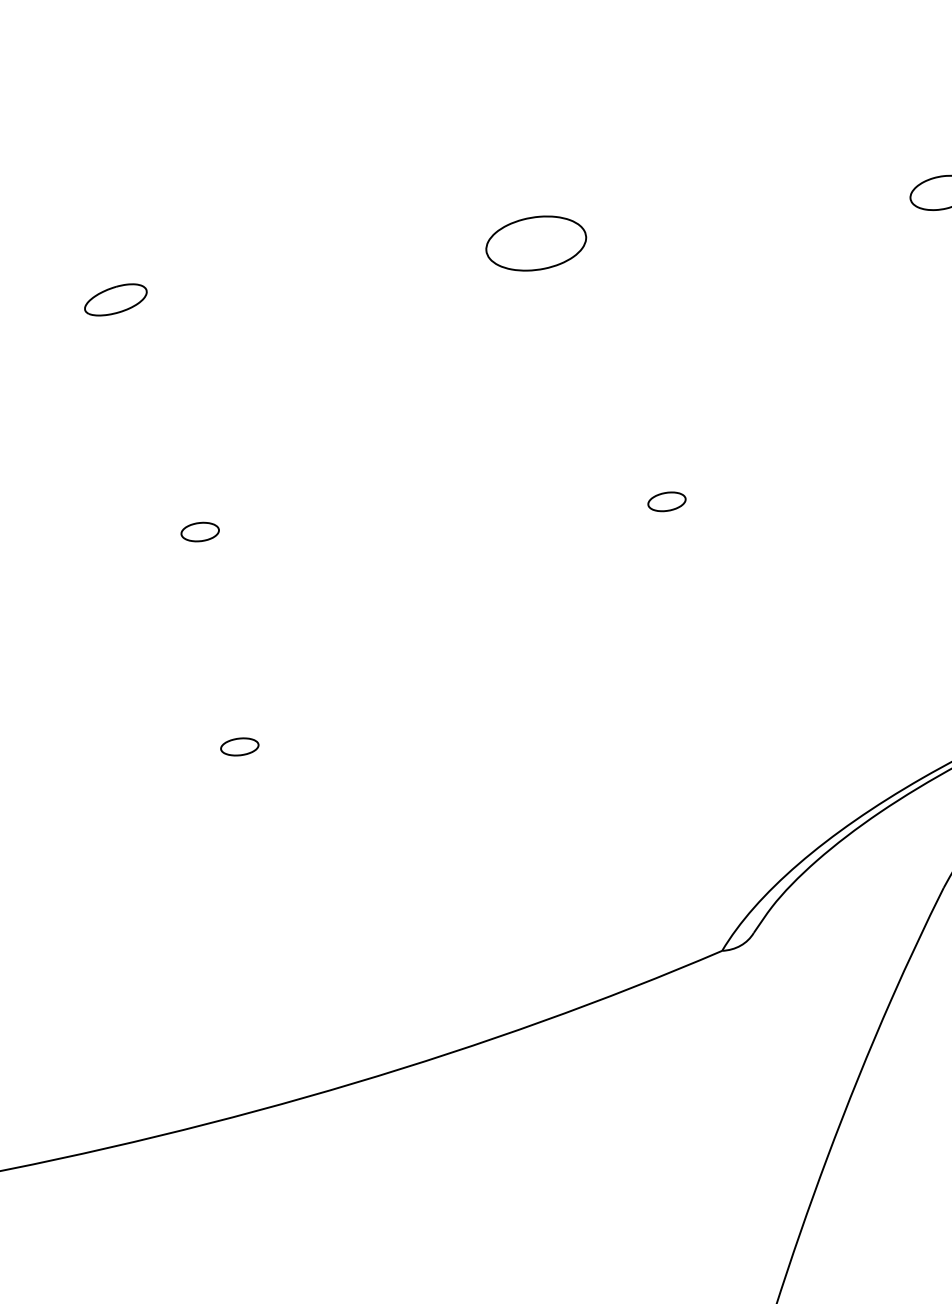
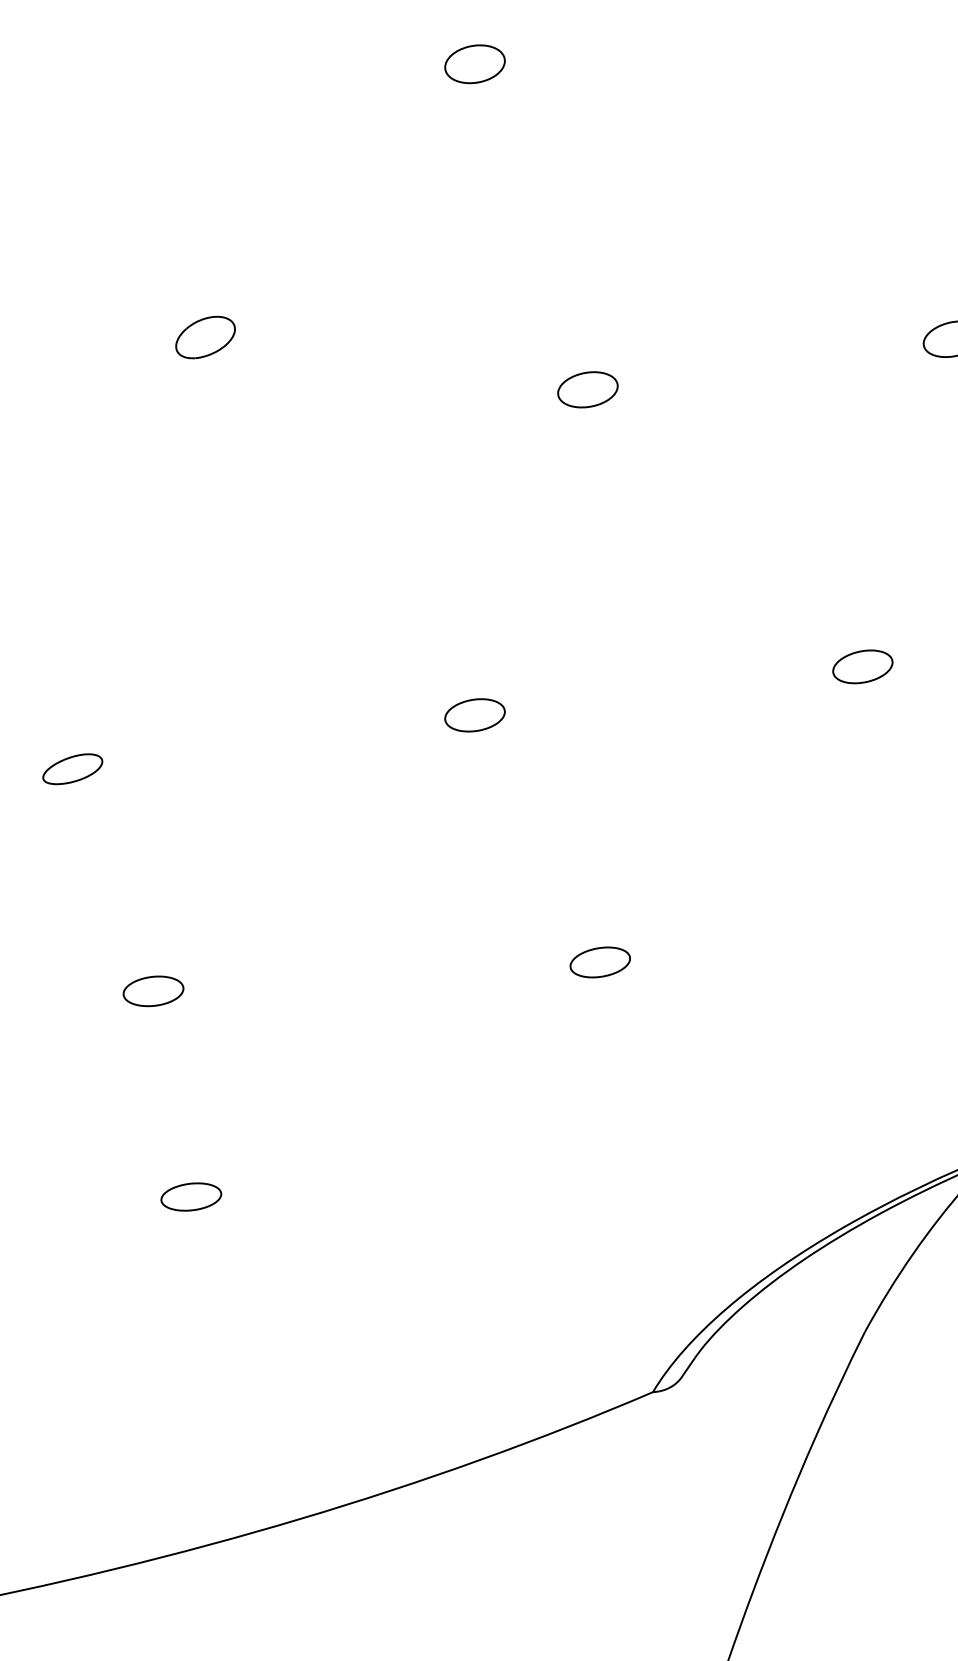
part: (535, 243) -> (474, 715), size x0.62
part: (666, 501) -> (599, 962), size x1.67
part: (200, 532) -> (153, 991), size x1.67
part: (239, 746) -> (191, 1196), size x1.67

